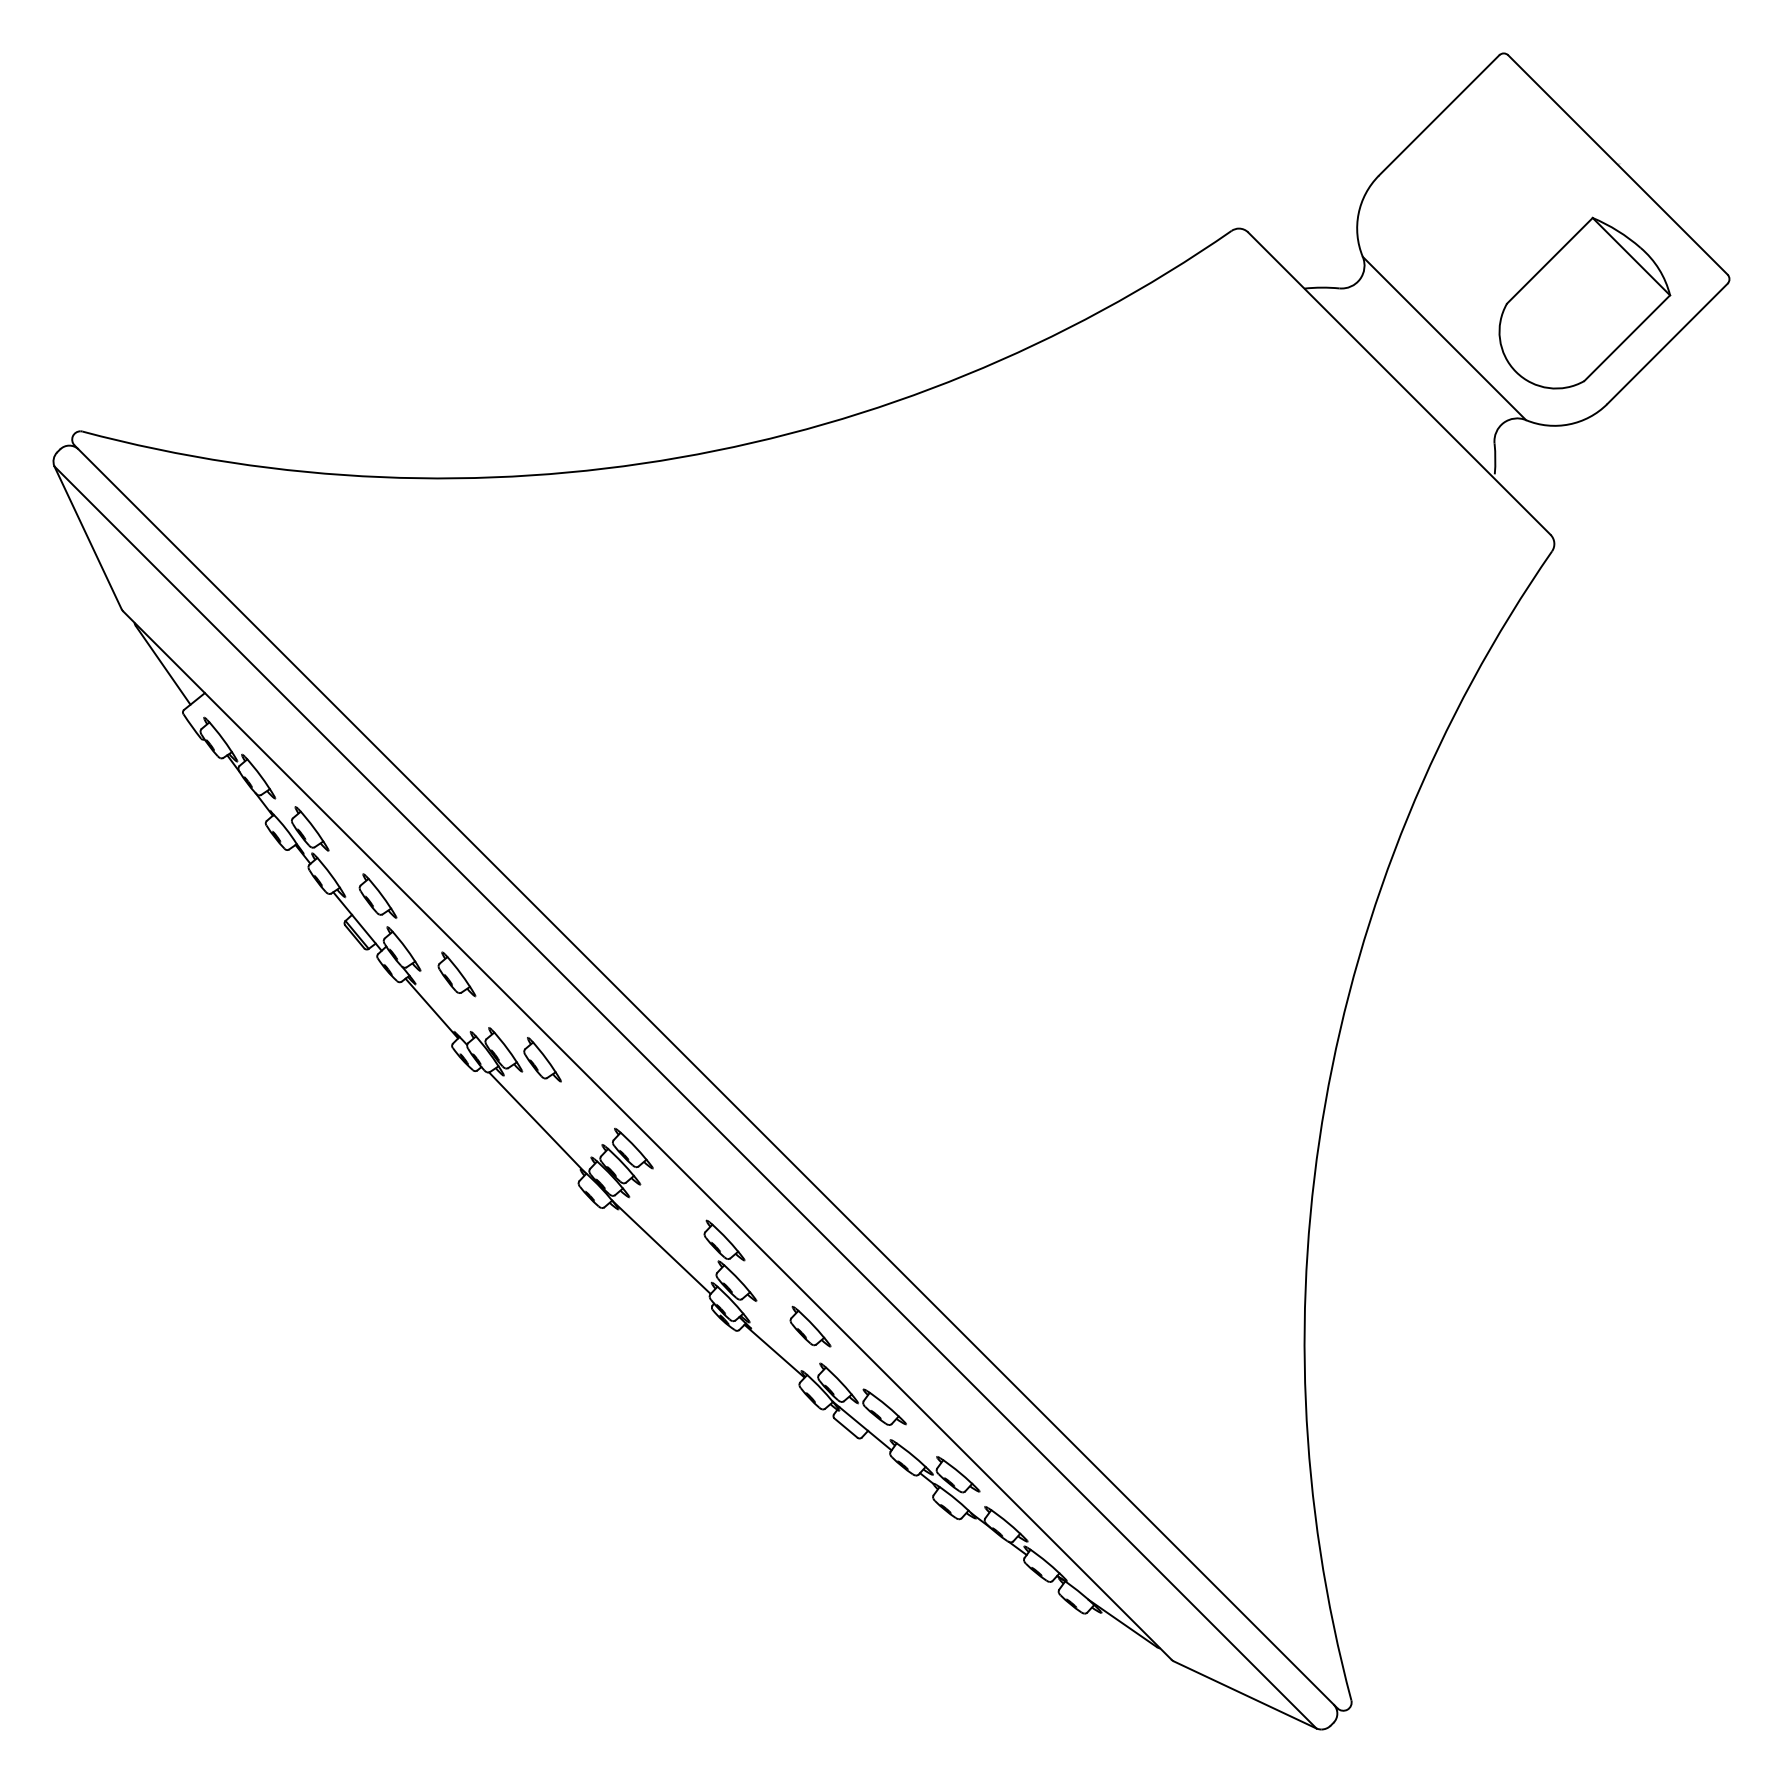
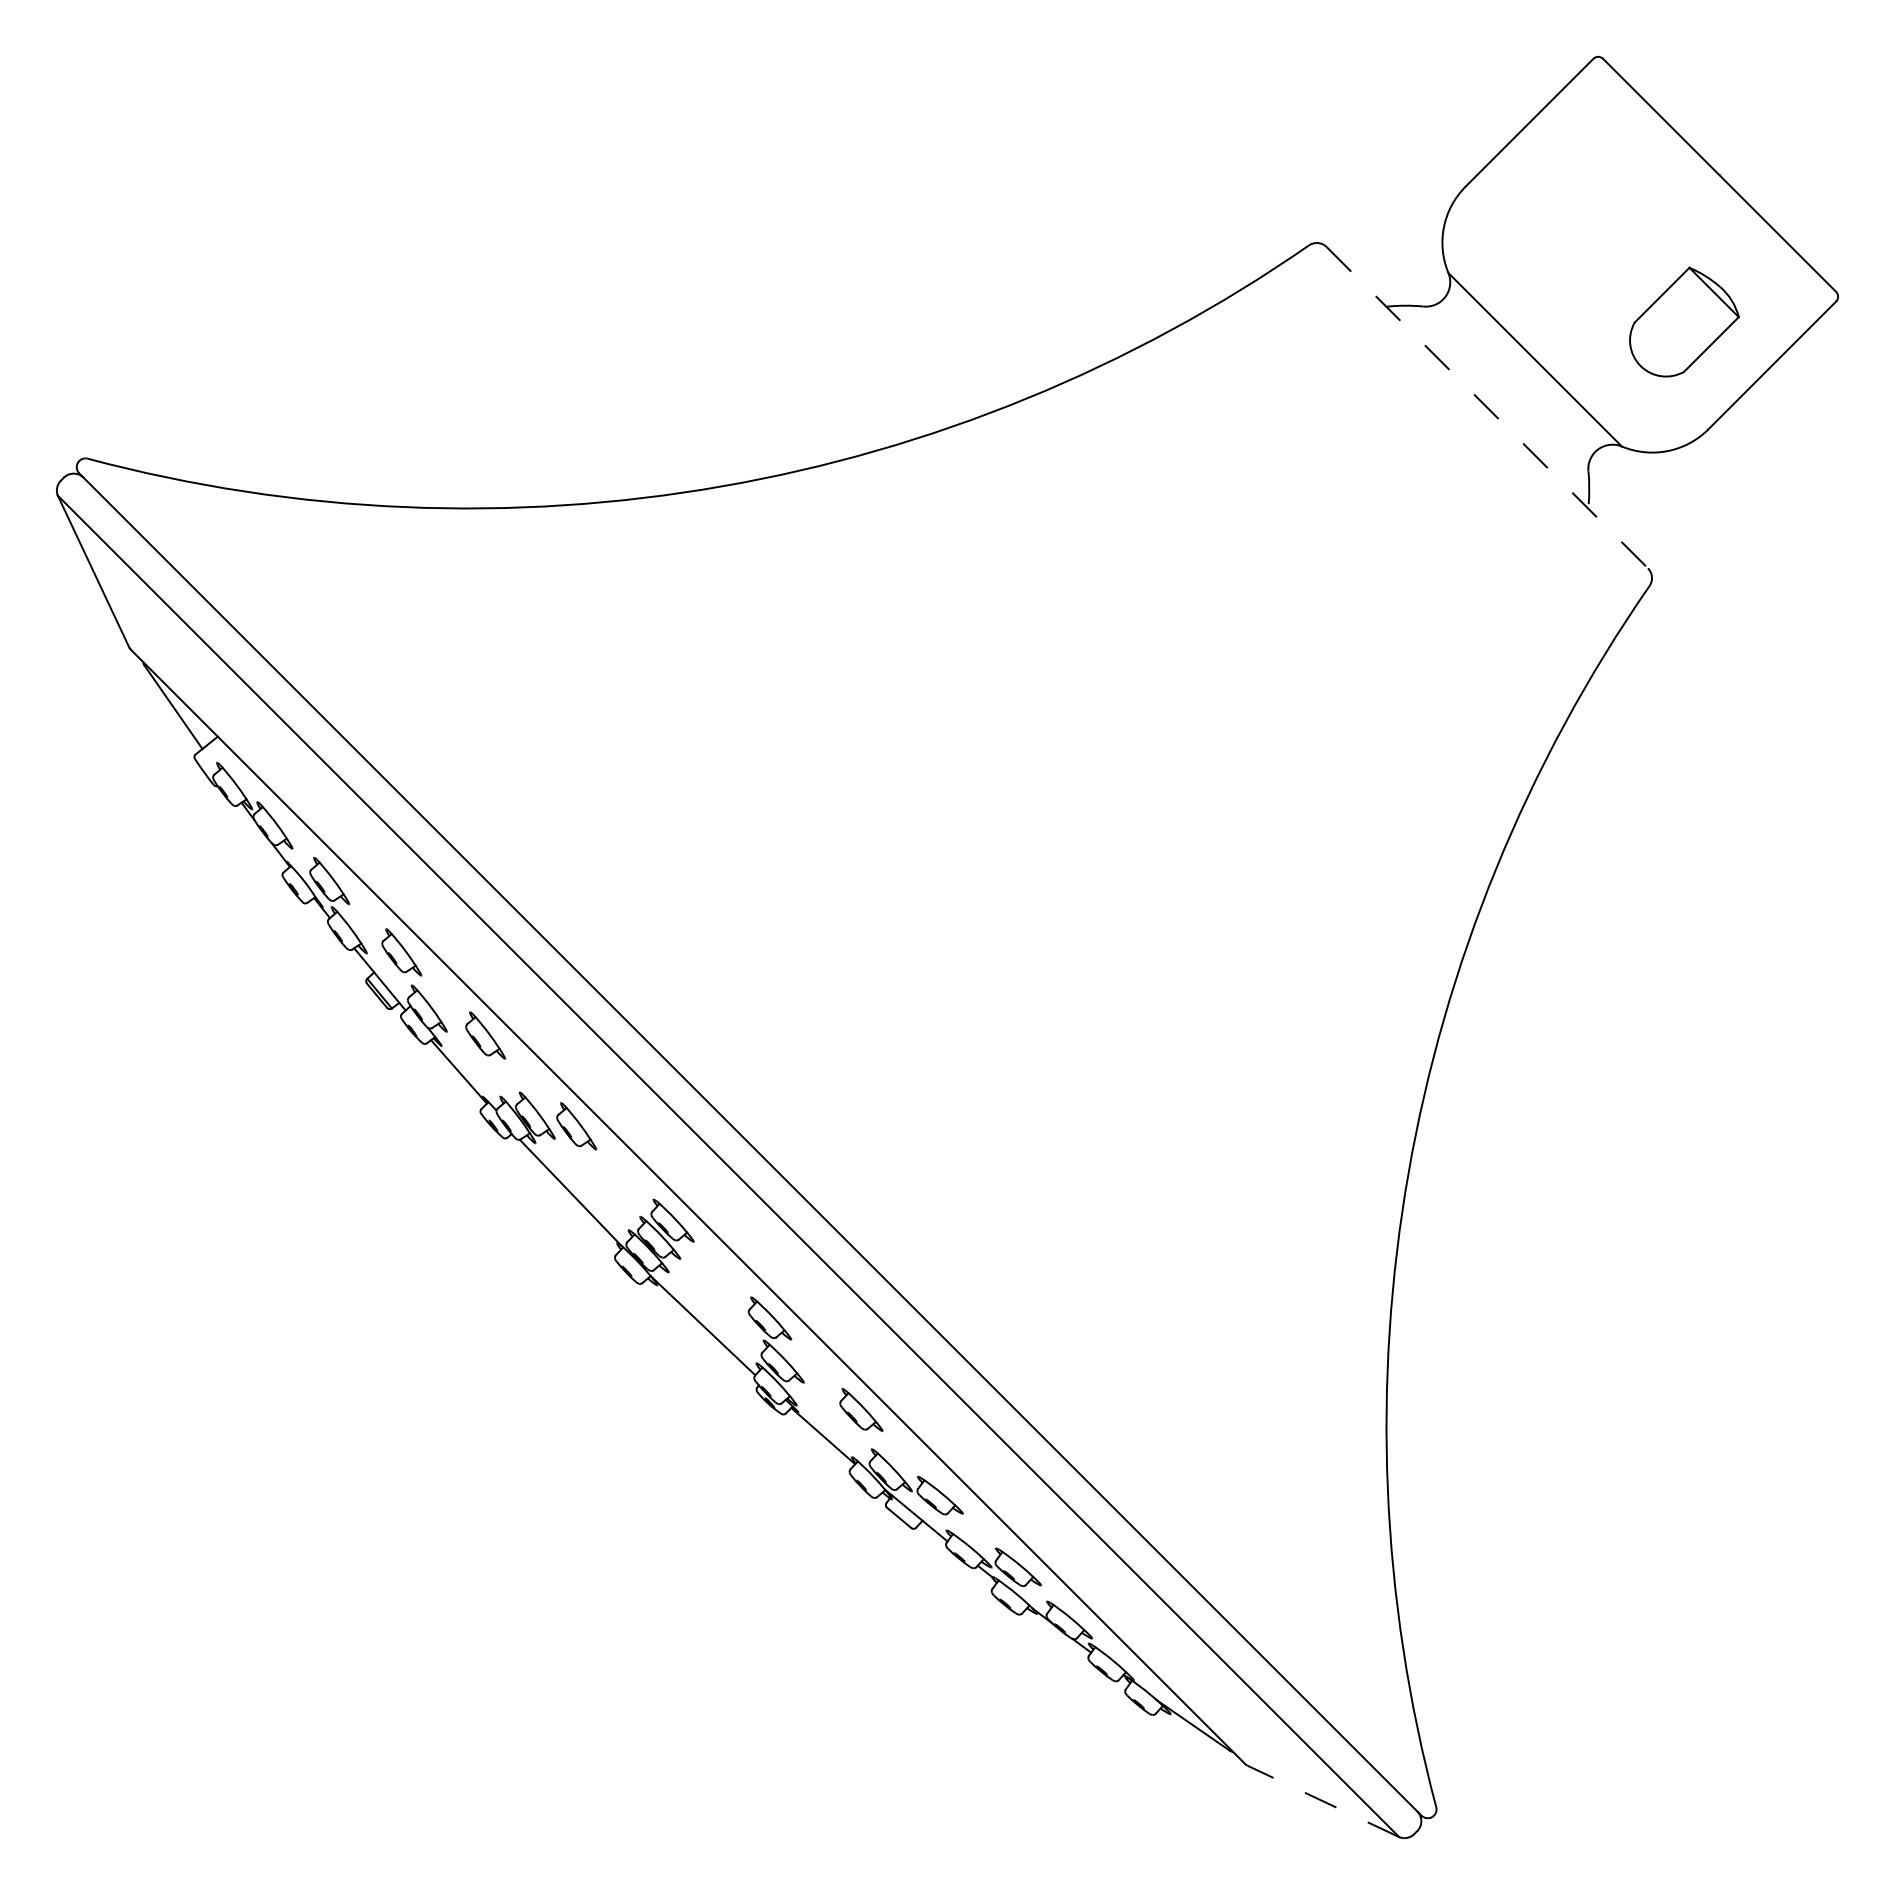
part: (1584, 302) -> (1684, 321), size x0.6
line: (1399, 384) -> (1487, 408), solid -> dashed
line: (1245, 1695) -> (1323, 1801), solid -> dashed

